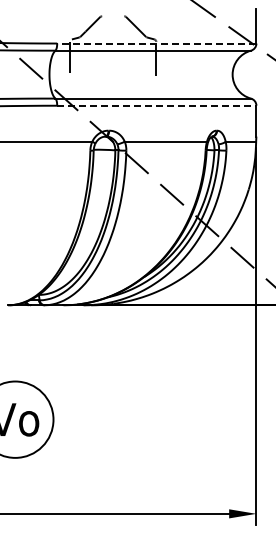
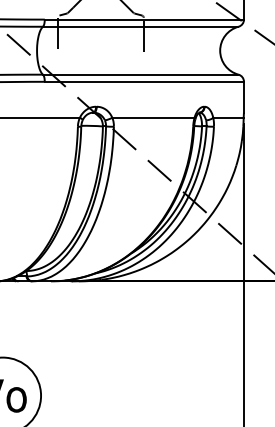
line: (156, 43) -> (144, 19), dashed -> solid
line: (156, 105) -> (144, 81), dashed -> solid

